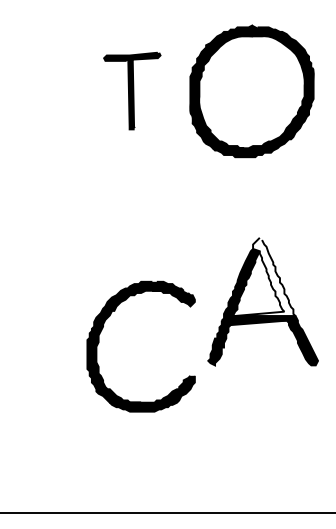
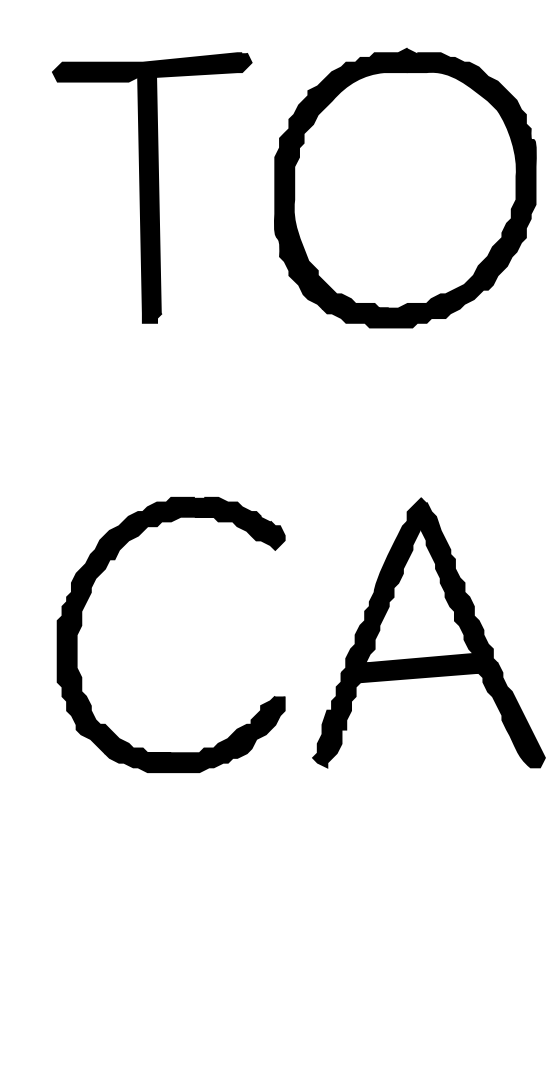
part: (132, 90) -> (152, 186), size x1.67
fill: (263, 276) -> (429, 579), added
part: (103, 328) -> (91, 596), moved

